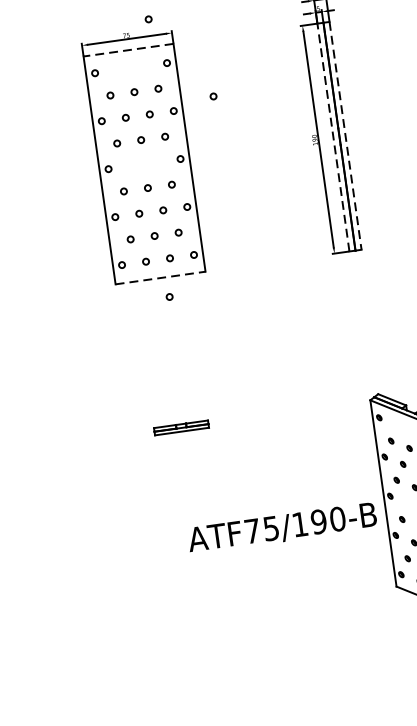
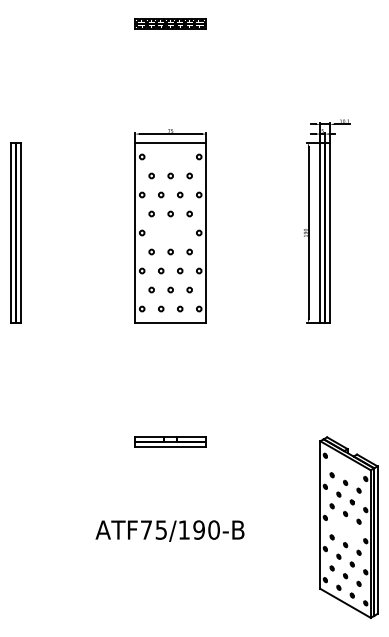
circle: (148, 18) -> (189, 120), removed
line: (128, 49) -> (170, 142), dashed -> solid
circle: (213, 95) -> (231, 187), removed
line: (333, 136) -> (320, 232), dashed -> solid
line: (345, 136) -> (329, 233), dashed -> solid
line: (160, 278) -> (170, 323), dashed -> solid
circle: (169, 296) -> (175, 338), removed
part: (181, 427) -> (170, 441), size x1.67
text: (281, 527) -> (169, 530), moved

